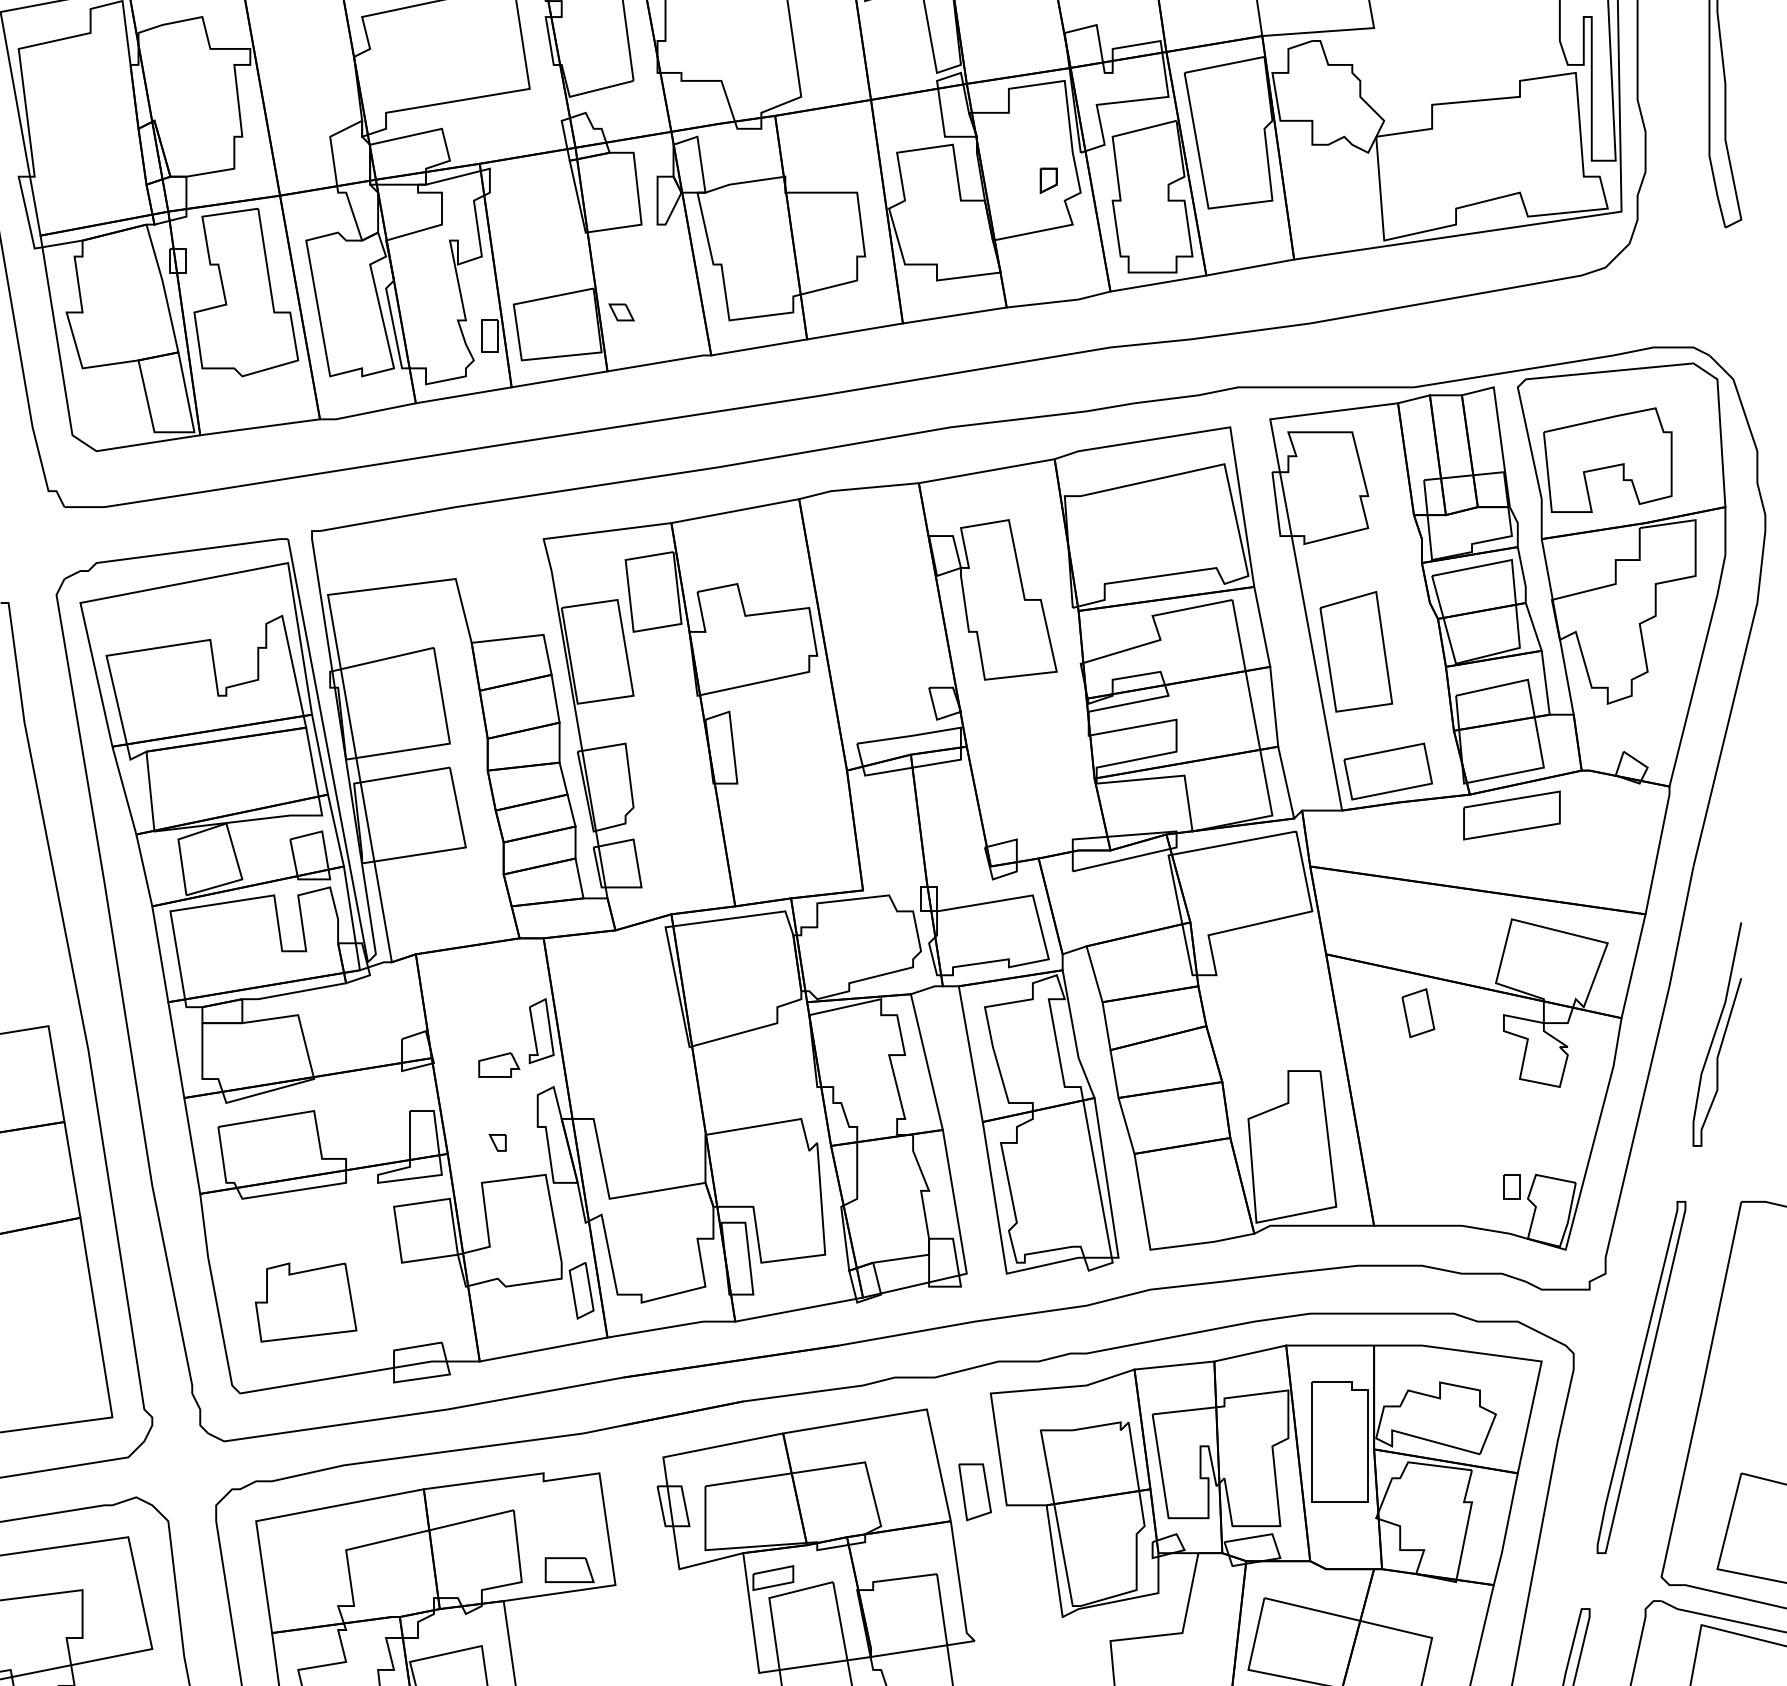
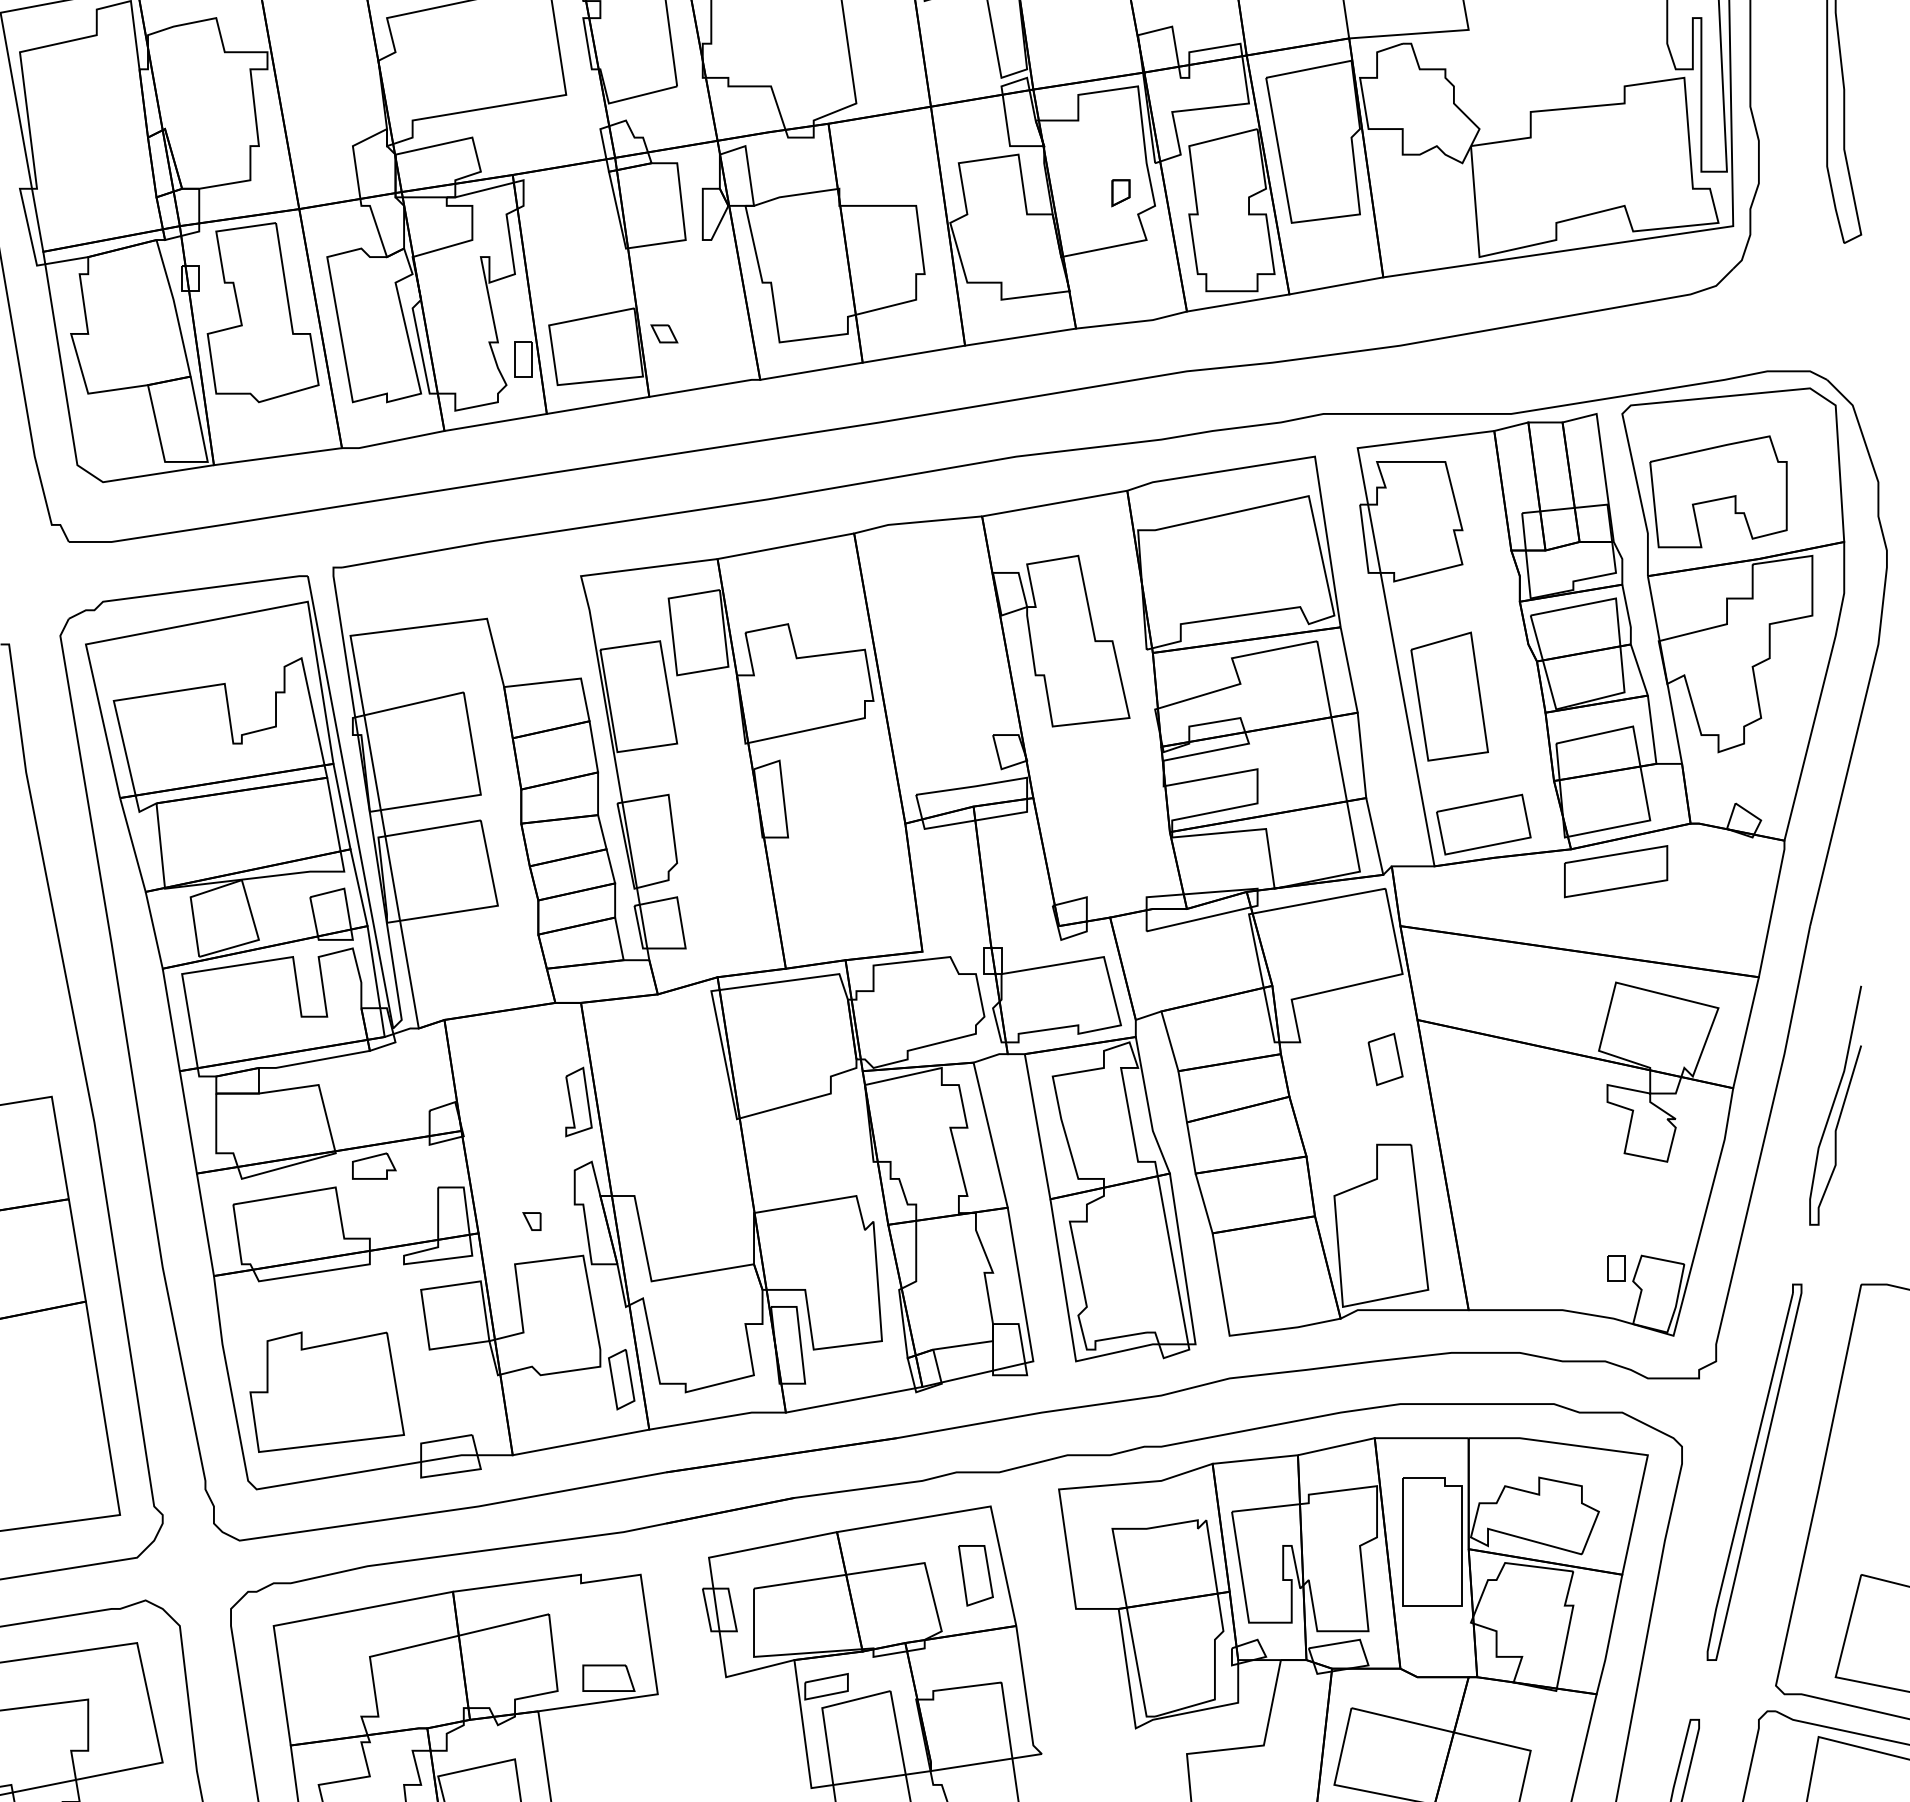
part: (1418, 1013) -> (1385, 1059), moved
part: (499, 1064) -> (374, 1165), moved
part: (305, 1302) -> (326, 1392), size x1.43
part: (974, 1492) -> (975, 1576), moved

